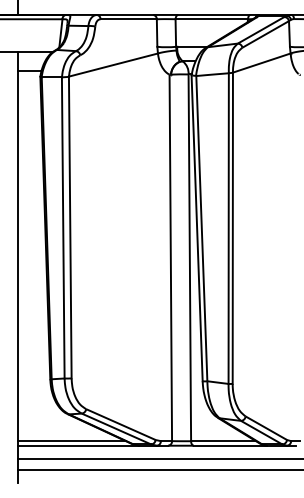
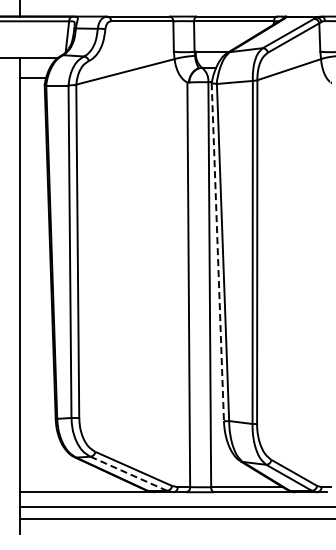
line: (196, 228) -> (217, 252), solid -> dashed
line: (115, 428) -> (127, 473), solid -> dashed
line: (70, 441) -> (78, 487), removed

